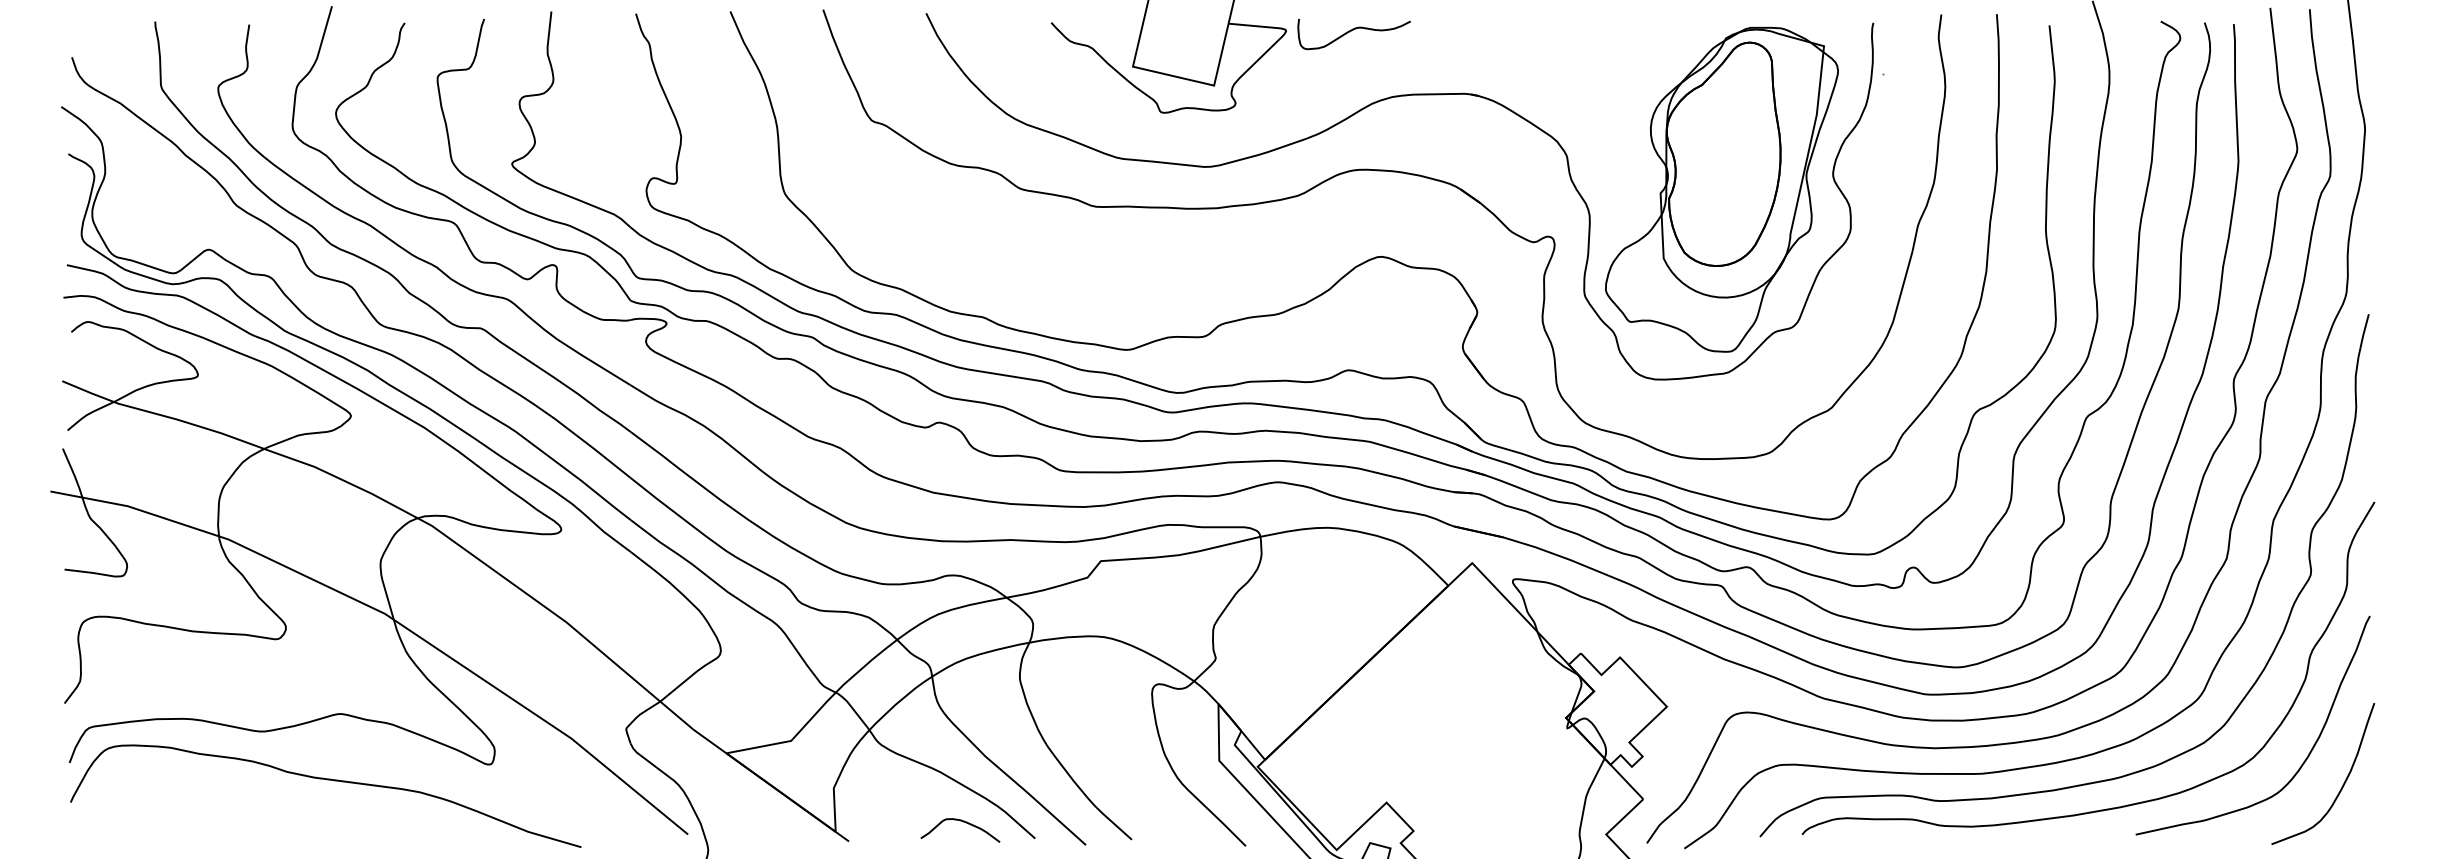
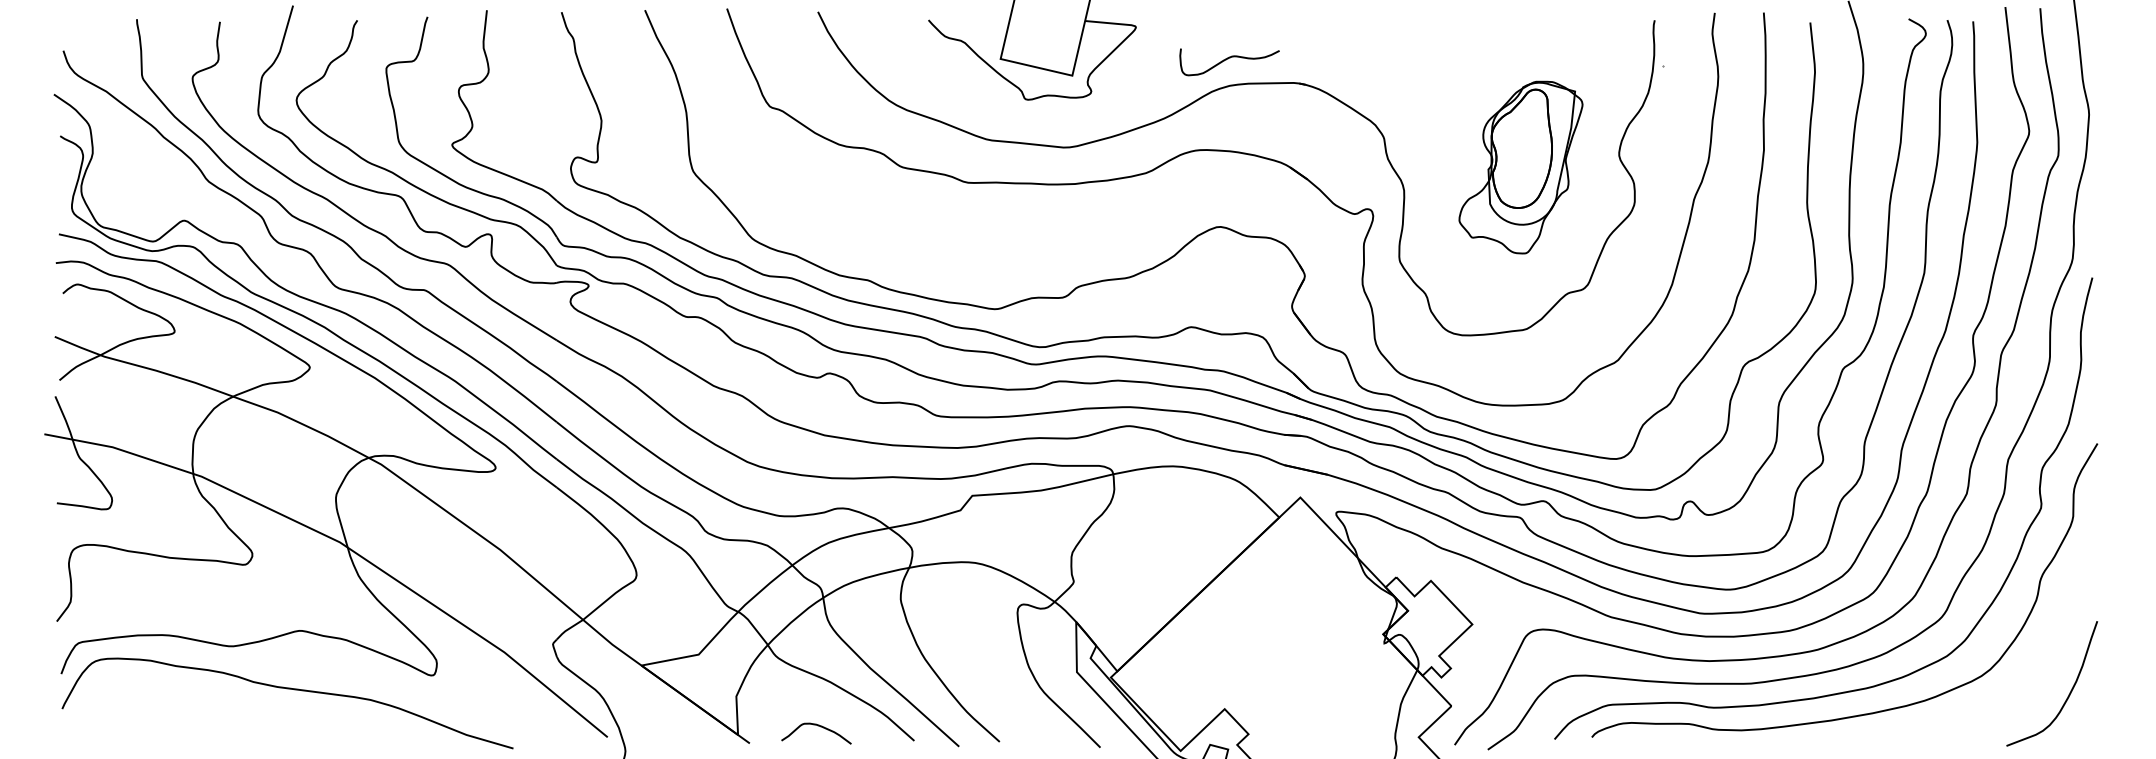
curve: (1351, 31) -> (1227, 59), moved
part: (1721, 189) -> (1520, 167), size x0.6
curve: (2303, 761) -> (2034, 672), removed
curve: (963, 822) -> (819, 726), moved

